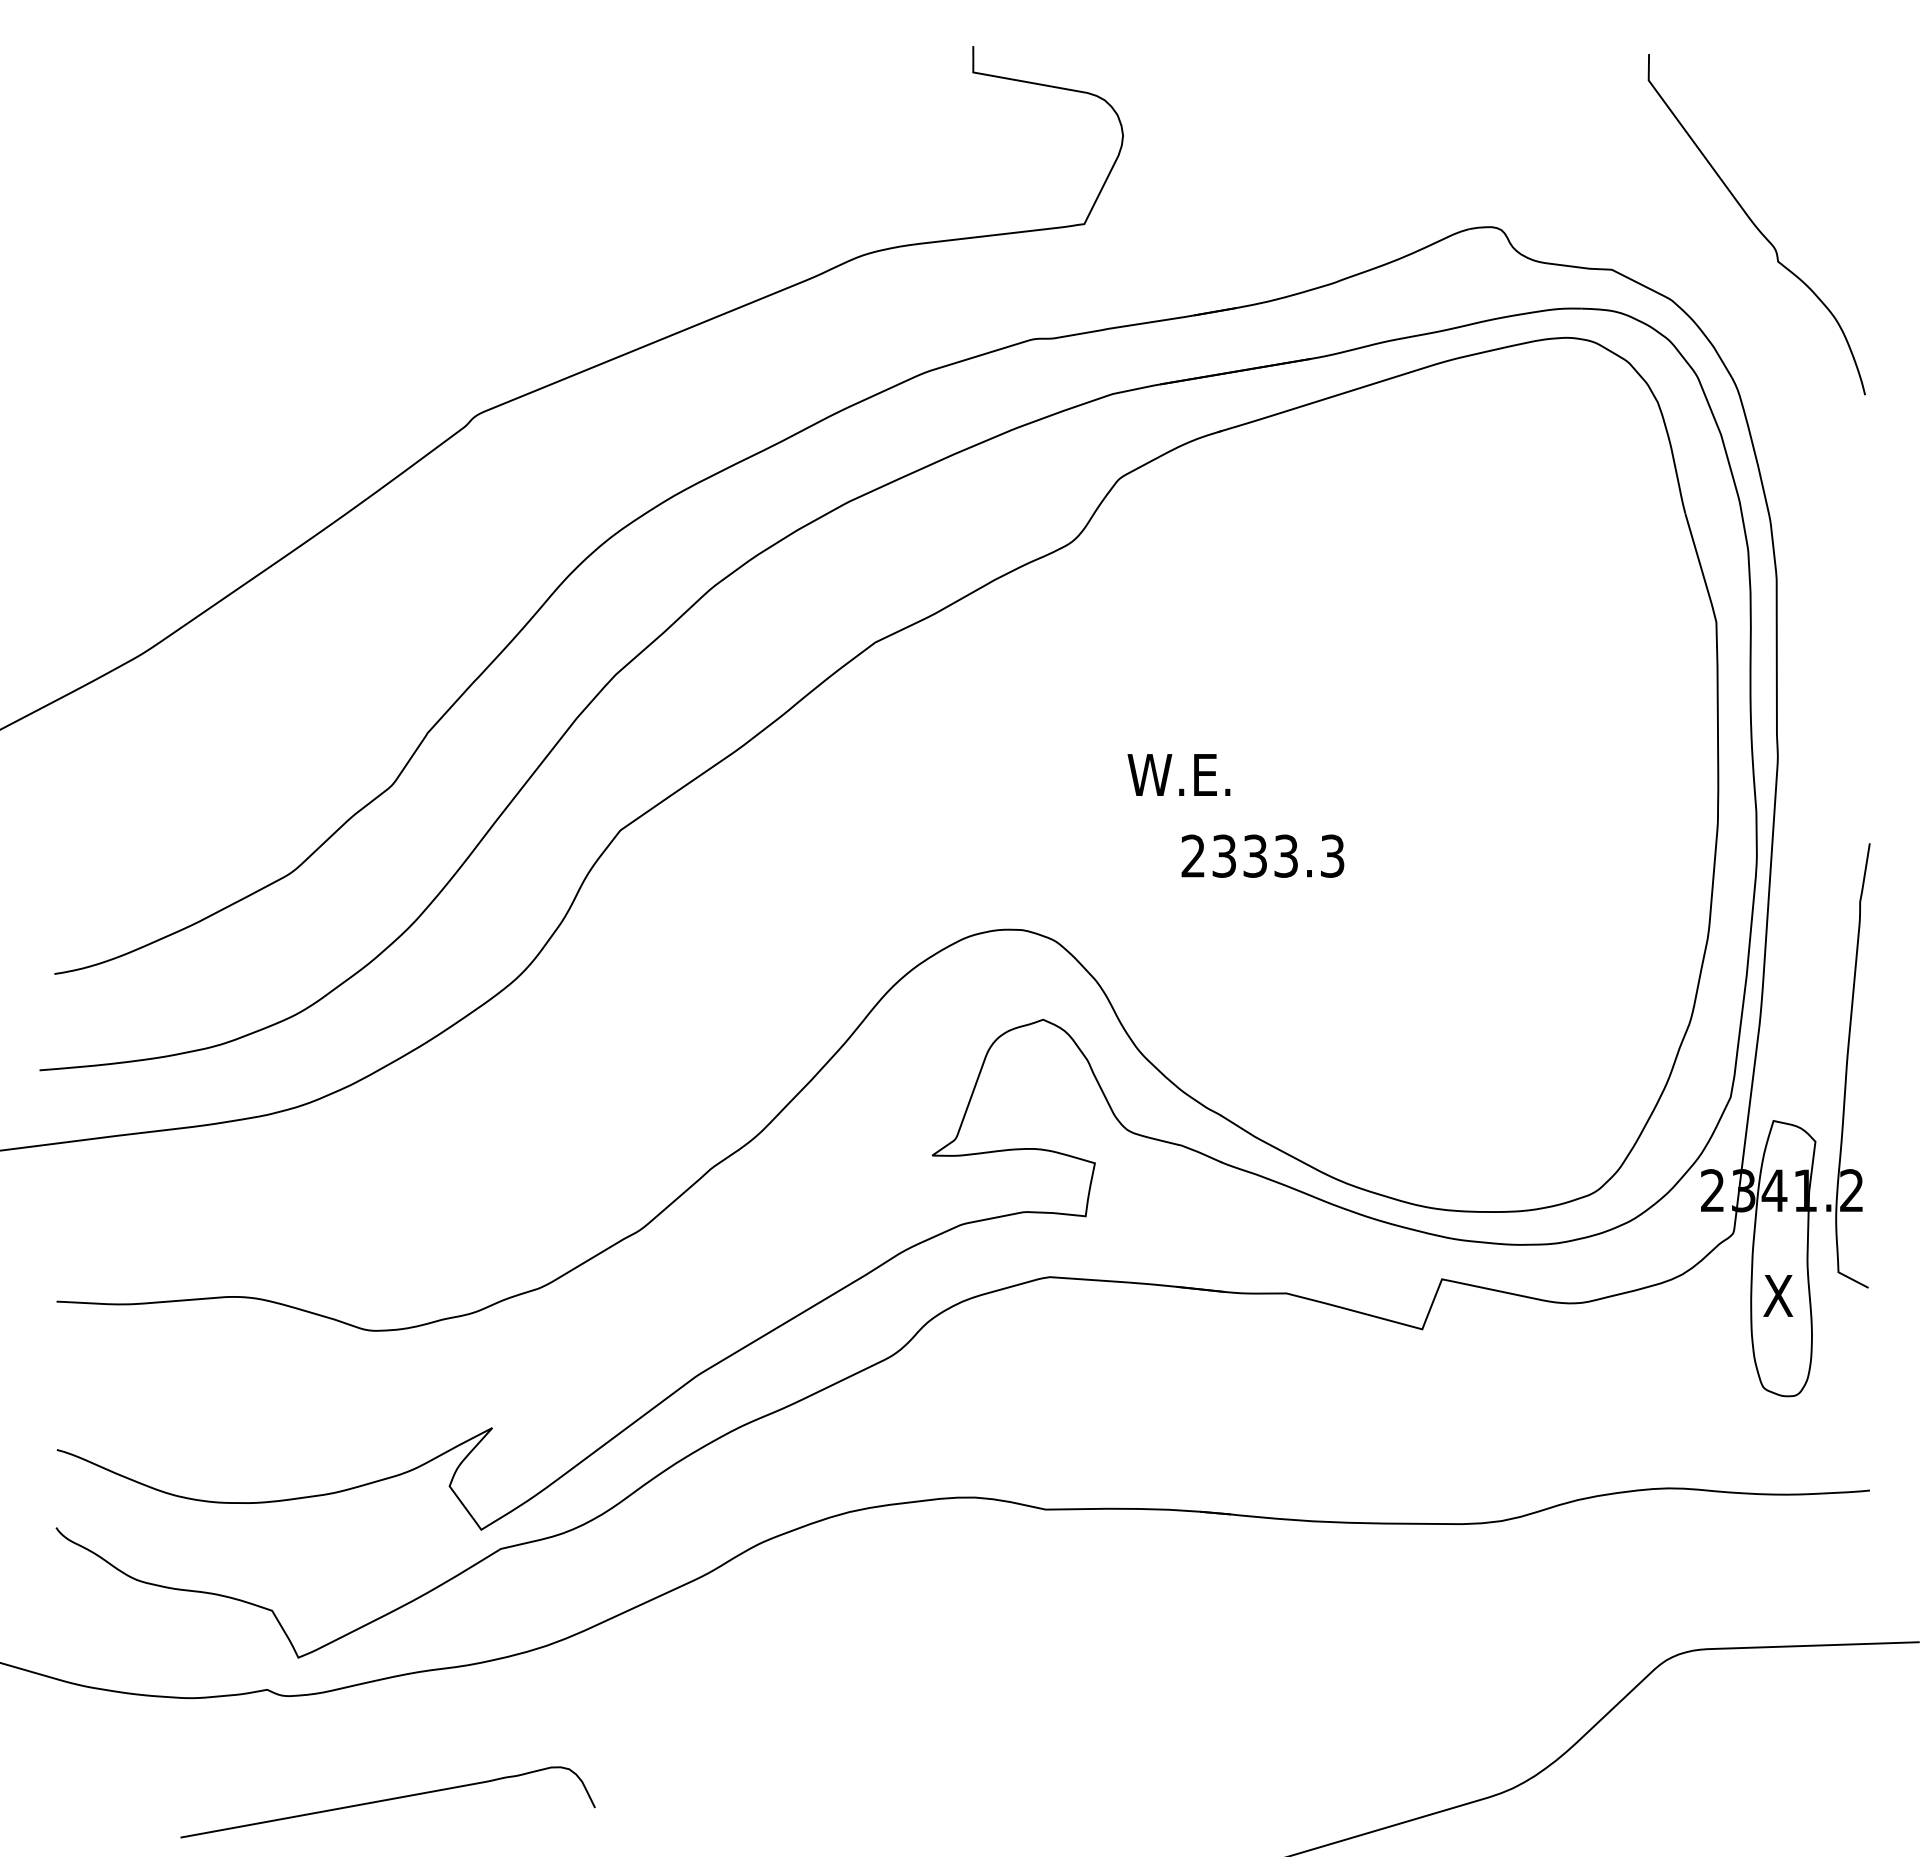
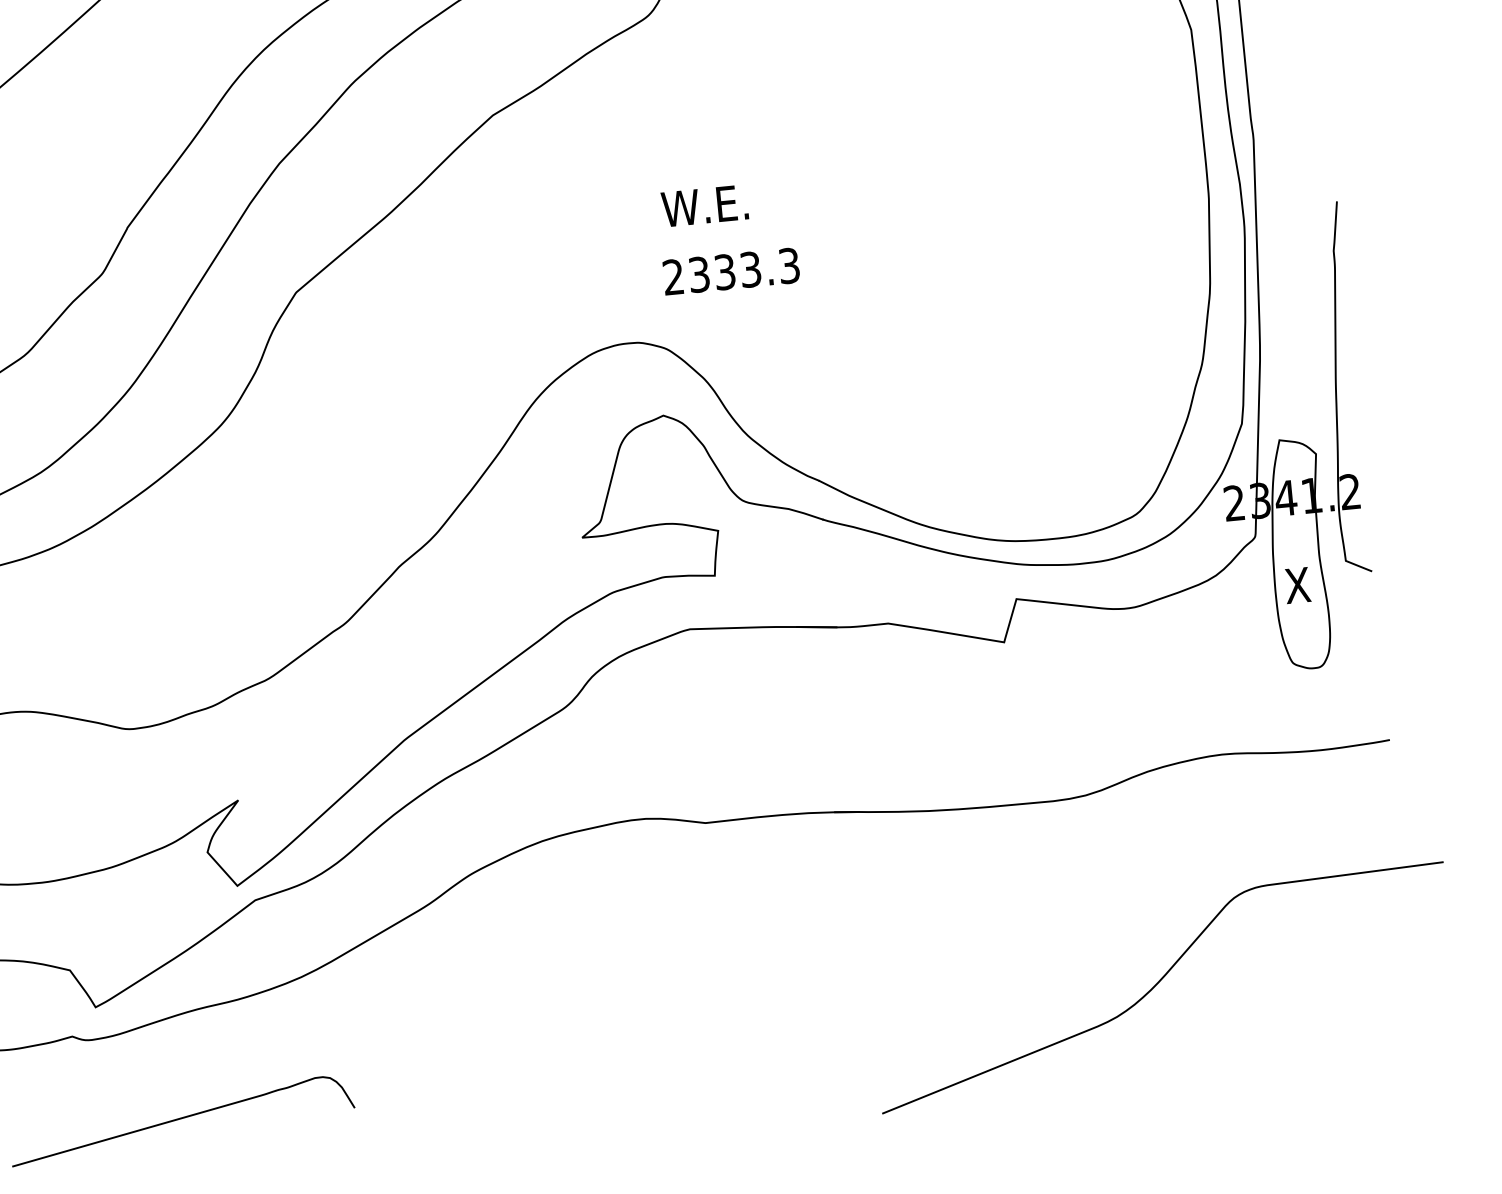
text: (1178, 774) -> (704, 205), moved
text: (1262, 855) -> (730, 271), moved

